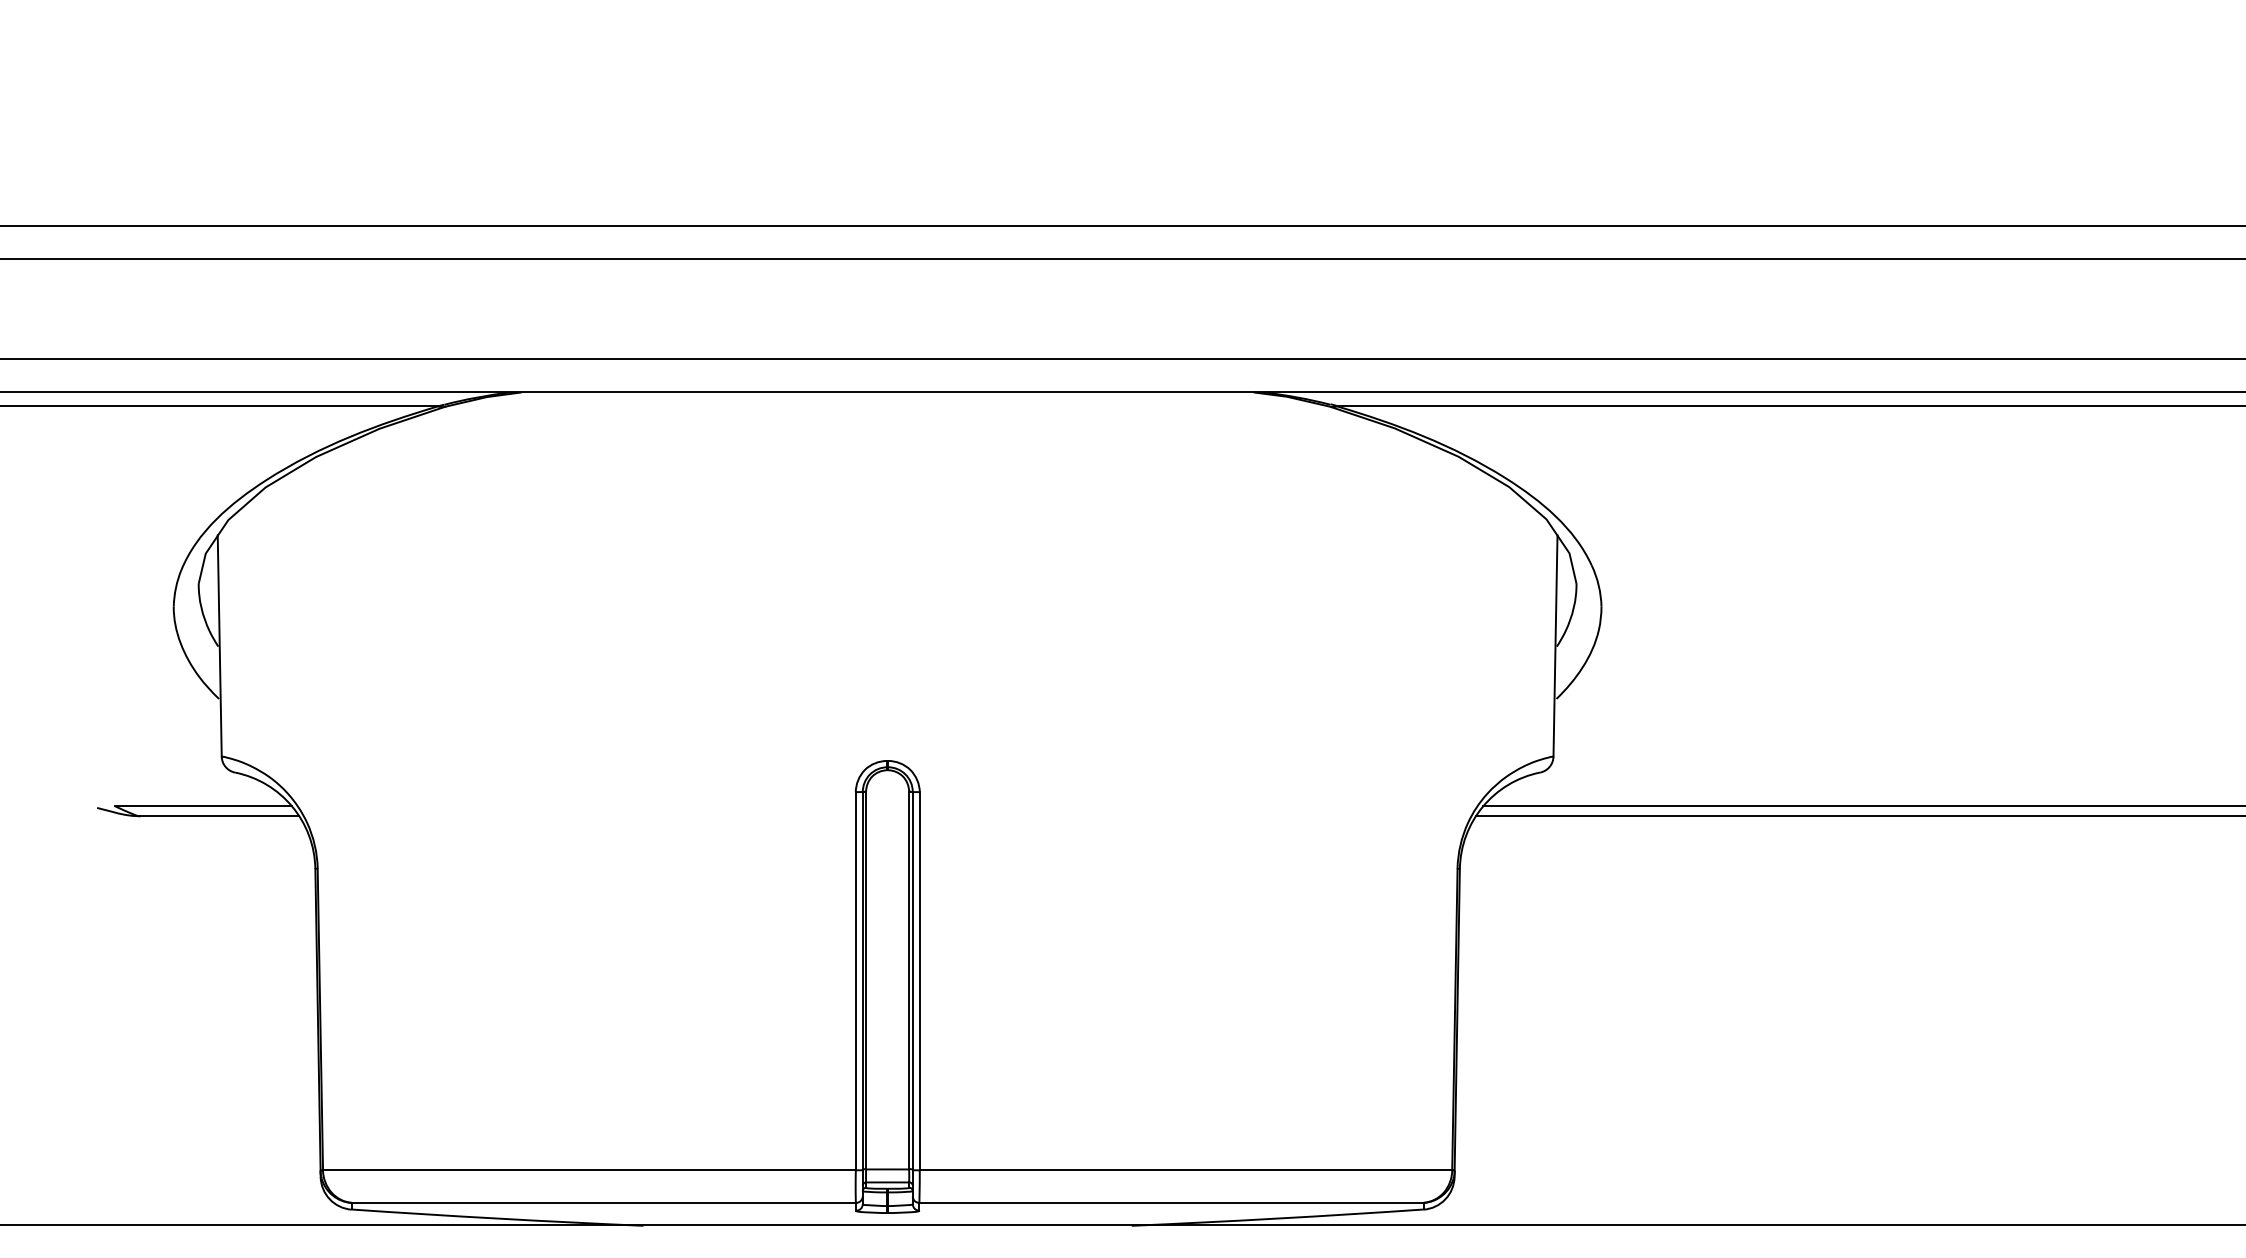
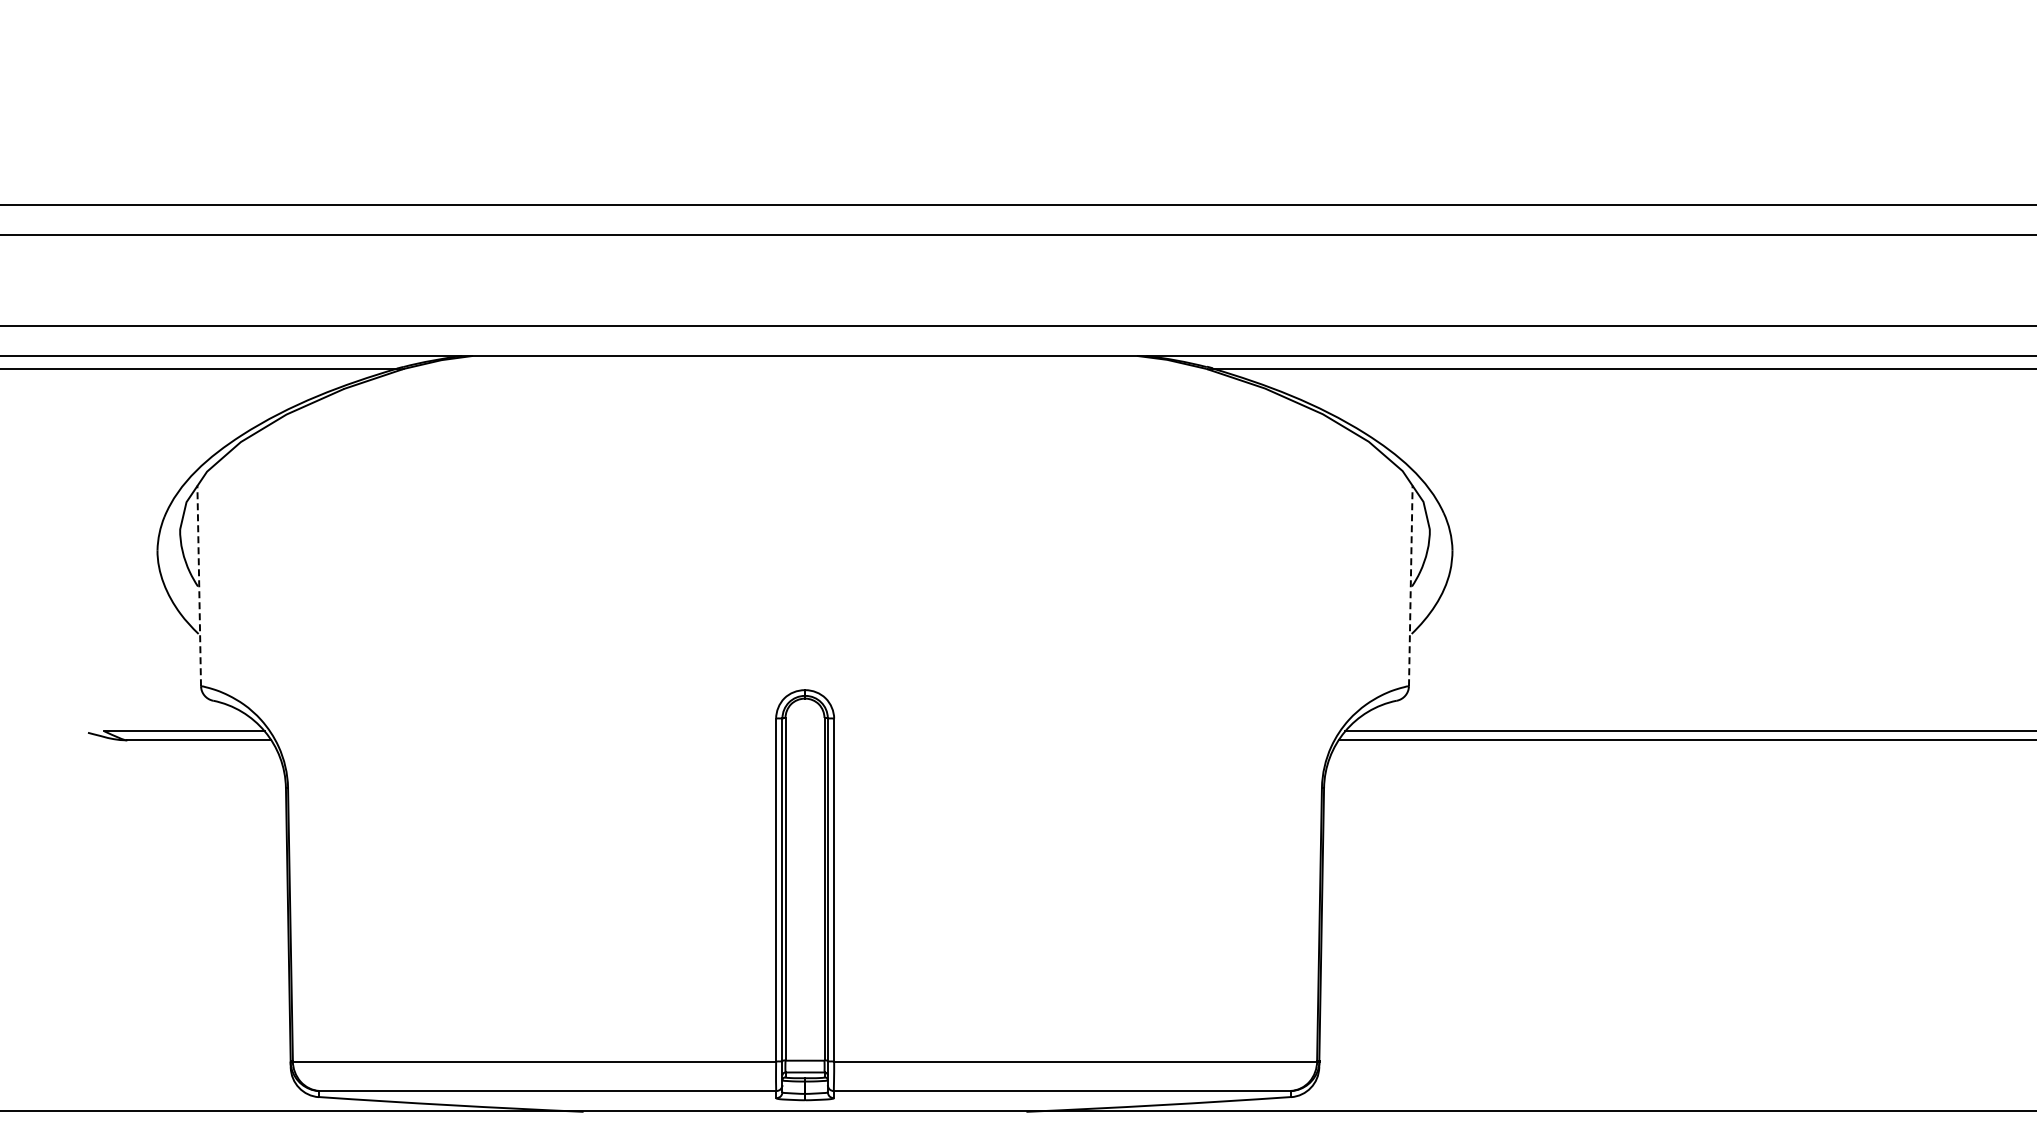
line: (220, 645) -> (199, 585), solid -> dashed
line: (1555, 645) -> (1410, 585), solid -> dashed

